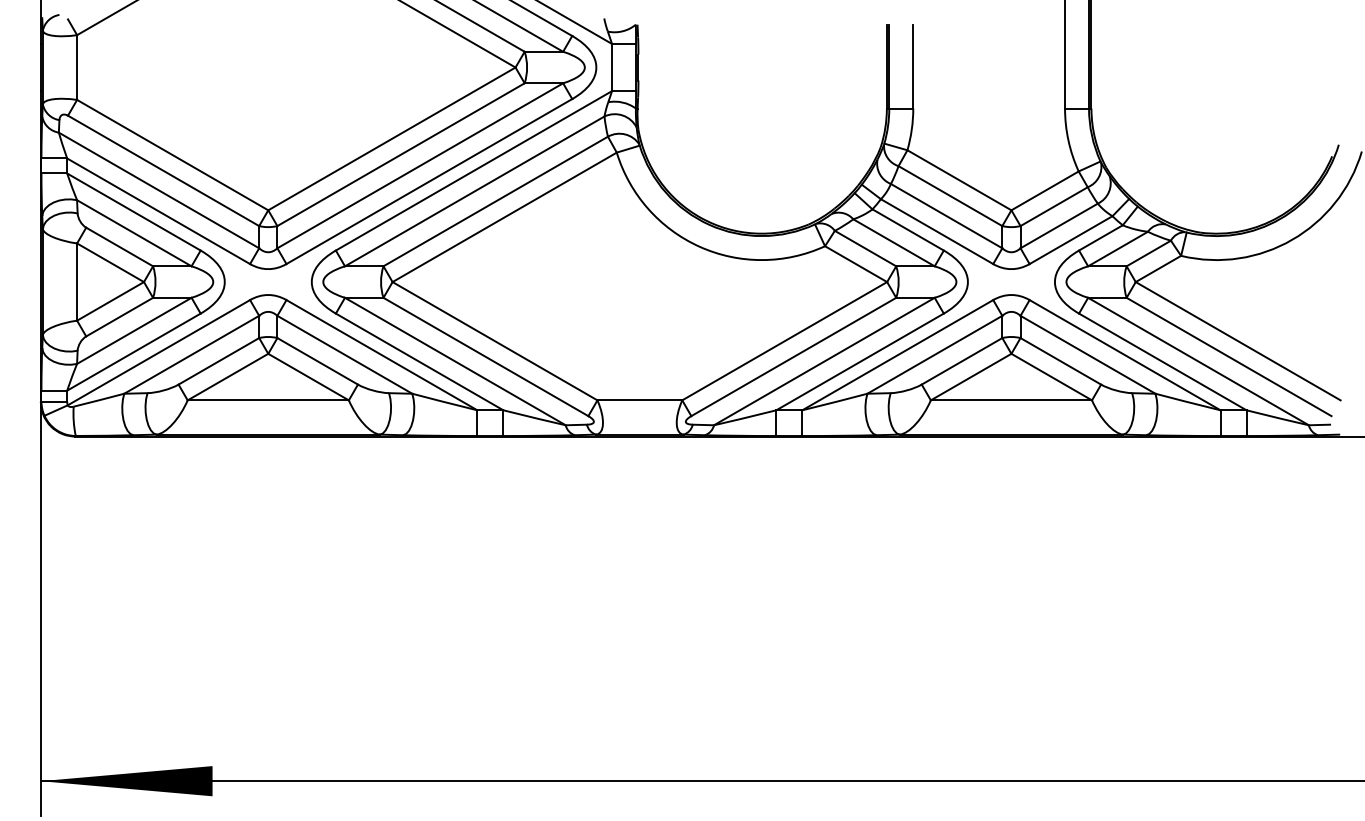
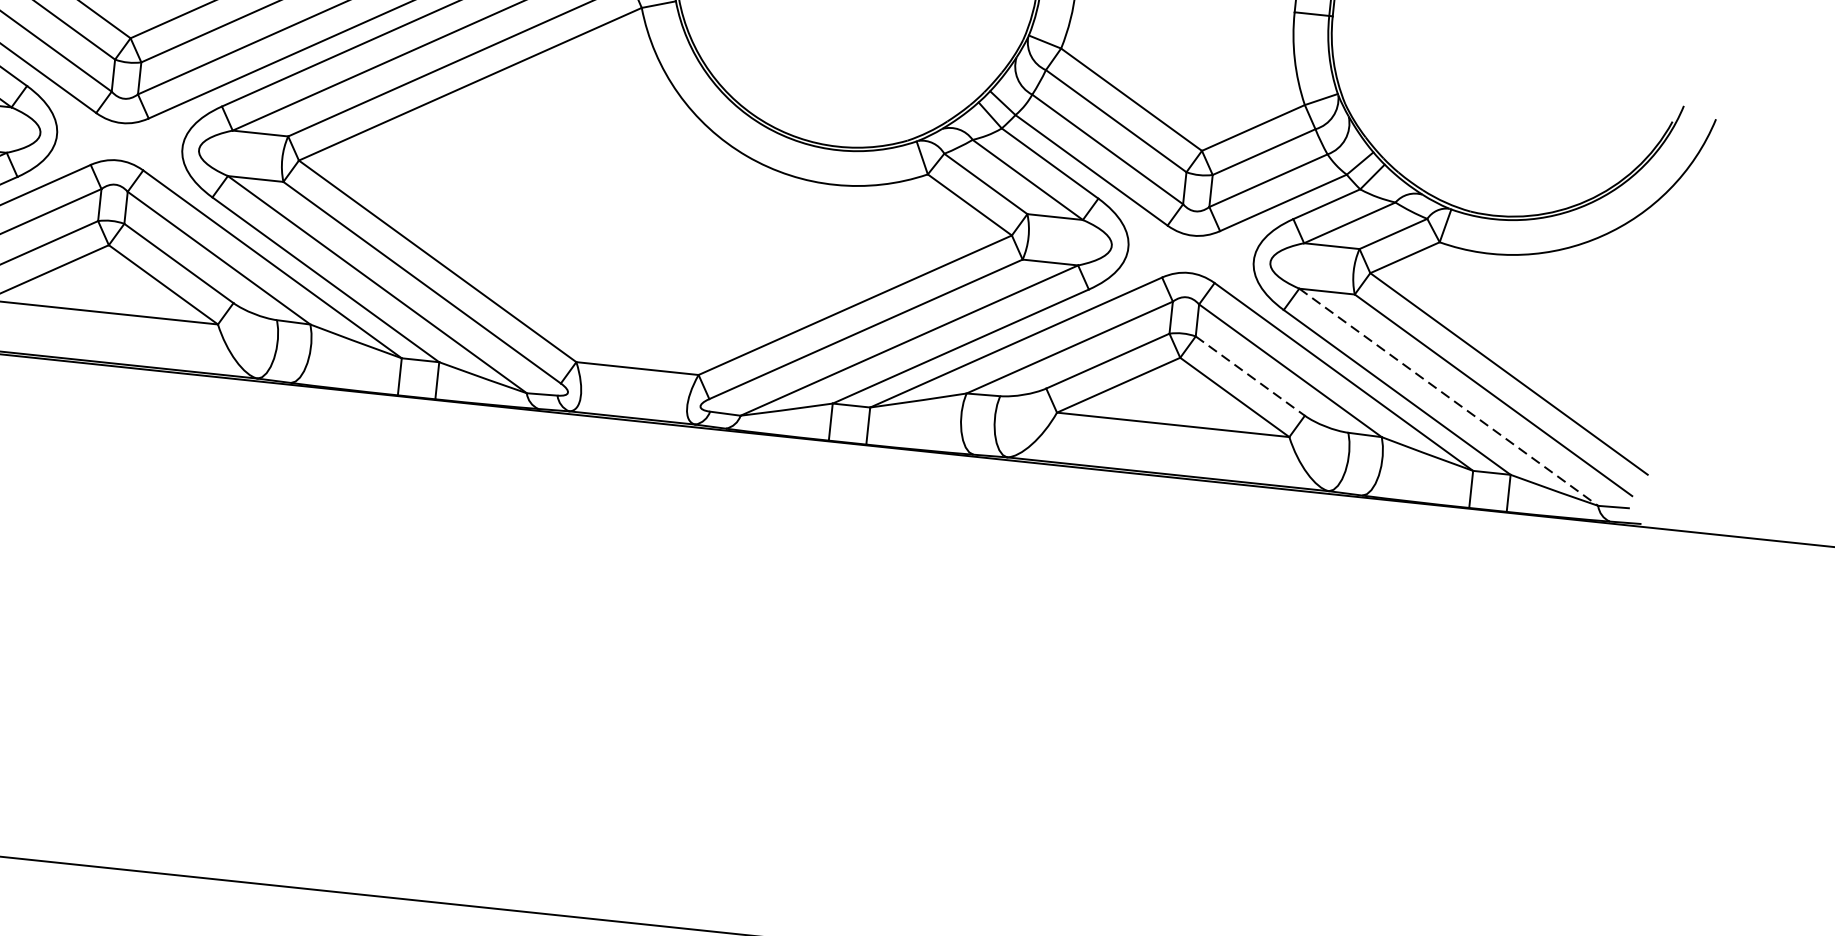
line: (1060, 361) -> (1249, 376), solid -> dashed
line: (1198, 361) -> (1448, 397), solid -> dashed

